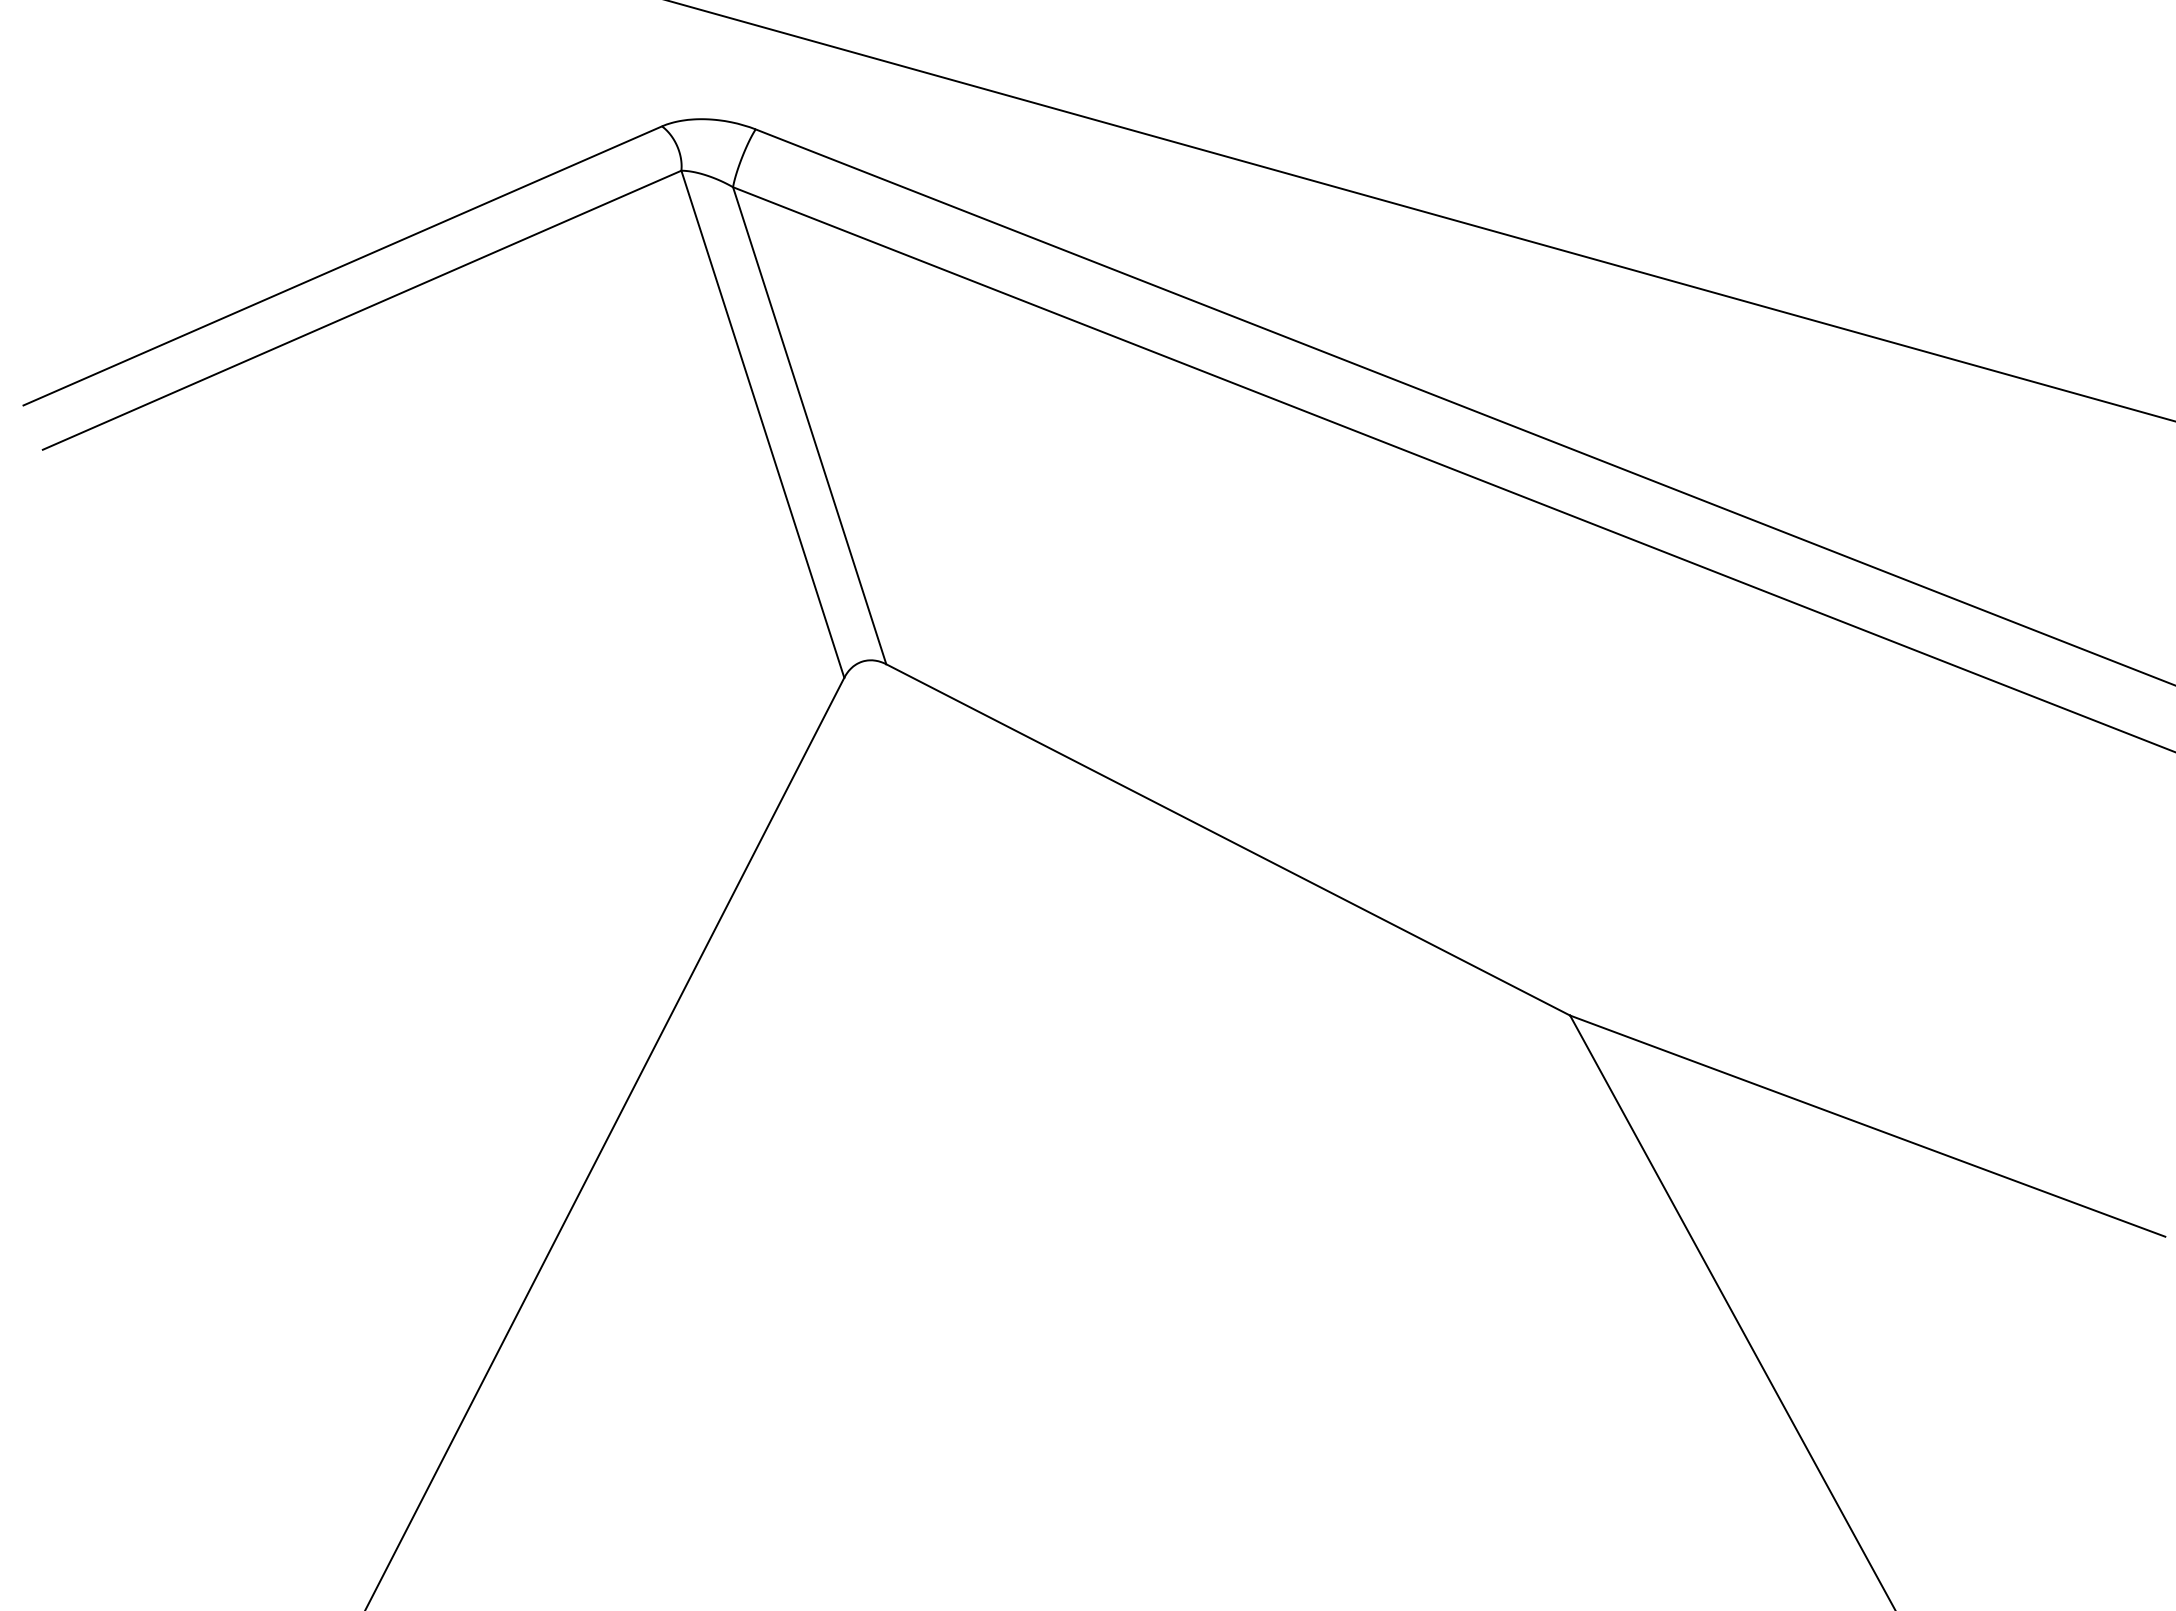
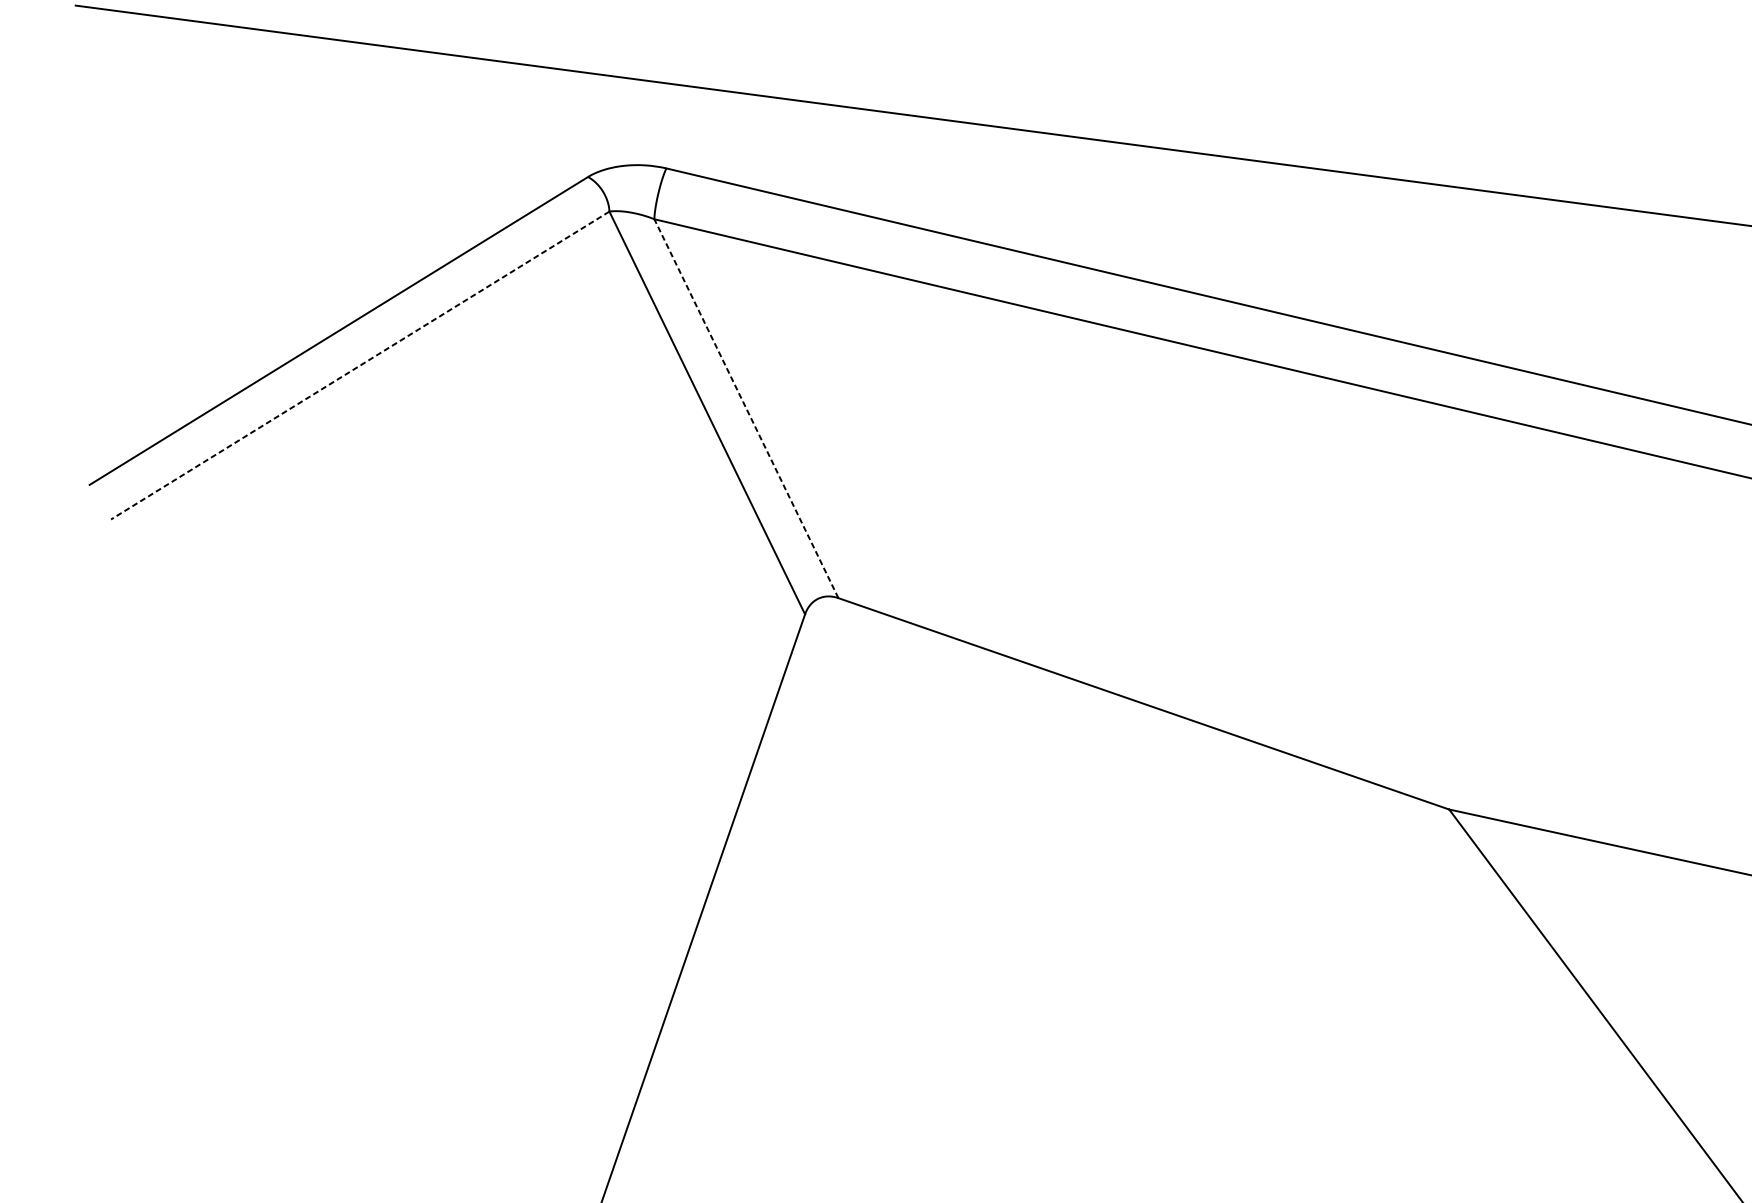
line: (361, 310) -> (359, 365), solid -> dashed
line: (809, 425) -> (746, 408), solid -> dashed

